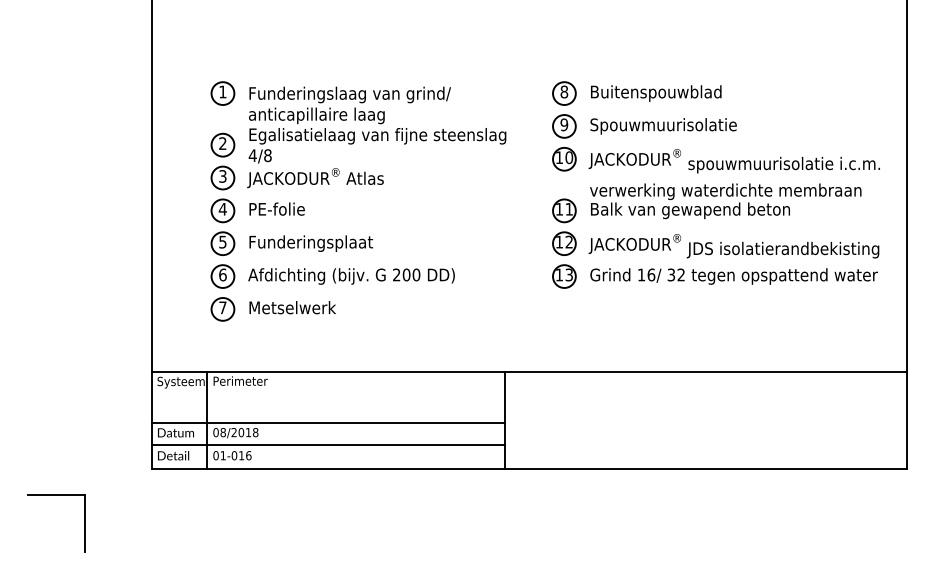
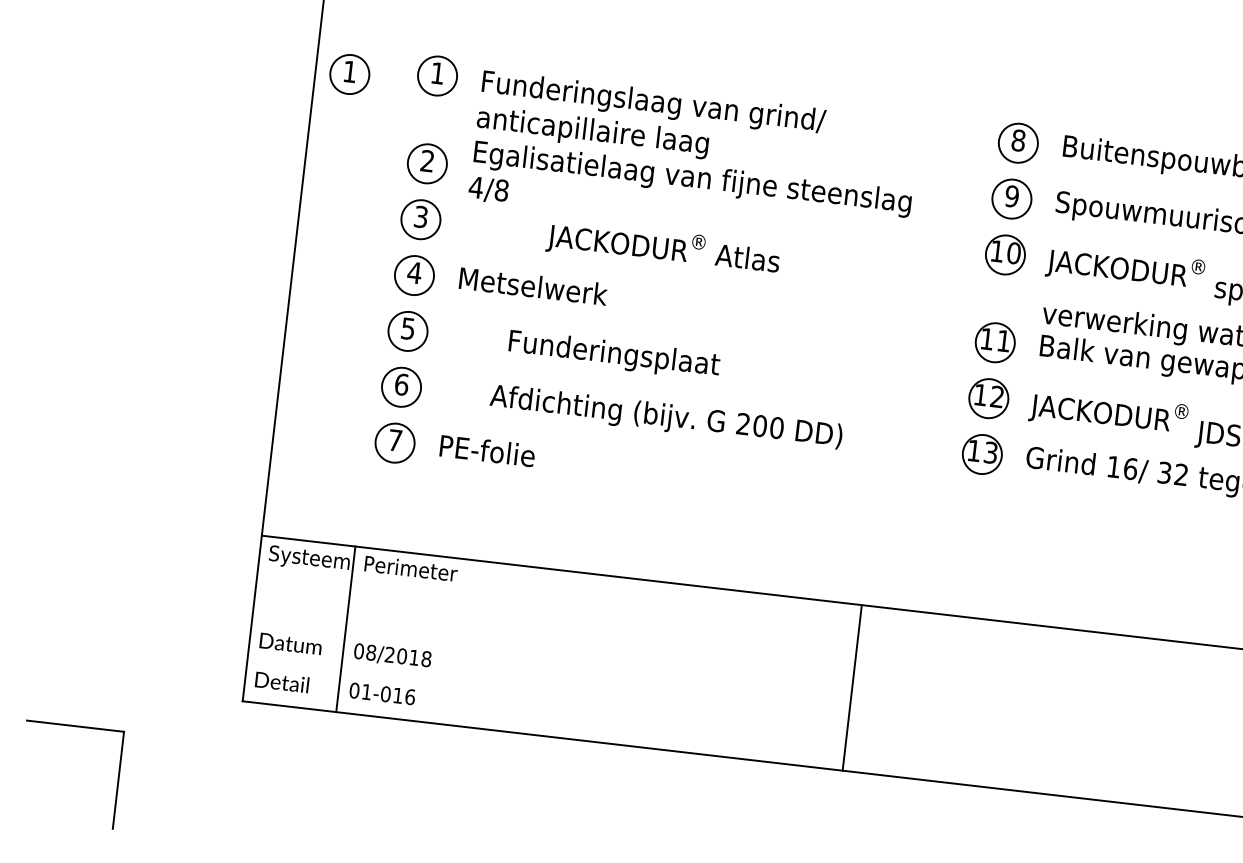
part: (171, 98) -> (349, 74), added
text: (315, 178) -> (663, 248), moved
text: (293, 208) -> (534, 285), PE-folie -> Metselwerk
text: (311, 243) -> (614, 354), moved
text: (351, 276) -> (666, 417), moved
text: (293, 307) -> (515, 453), Metselwerk -> PE-folie
line: (327, 422) -> (550, 656), removed
line: (327, 444) -> (546, 693), removed

